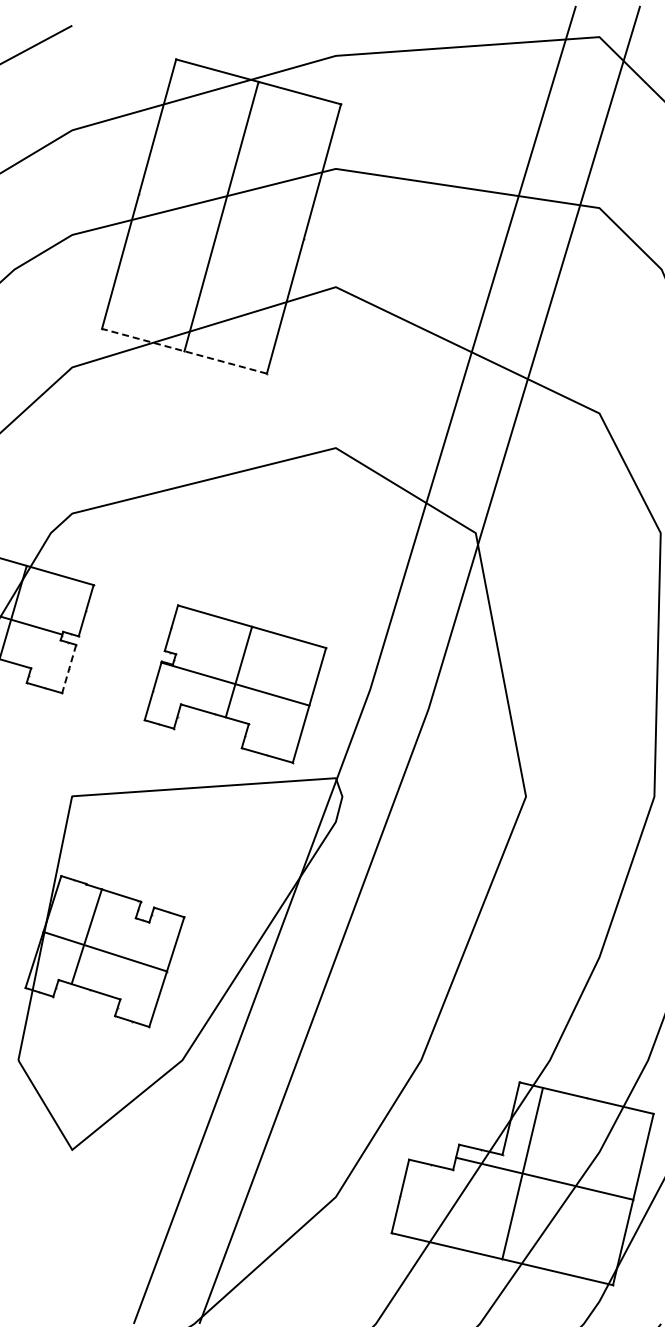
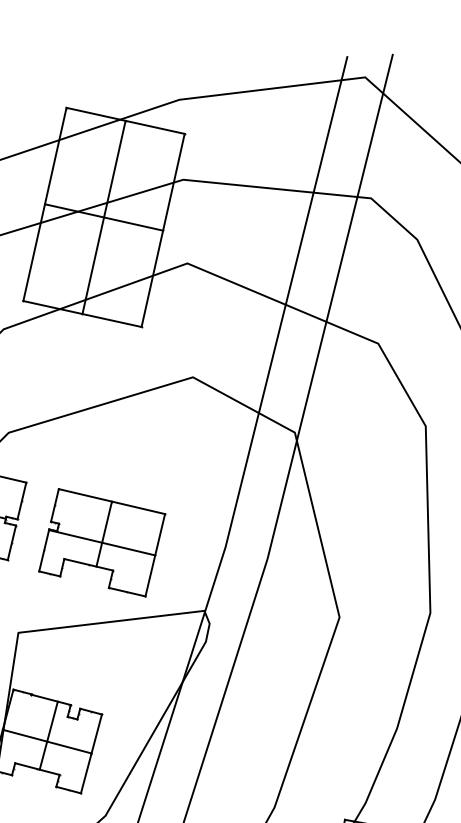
line: (221, 216) -> (104, 217), added
line: (183, 351) -> (81, 314), dashed -> solid
line: (69, 669) -> (12, 543), dashed -> solid
part: (235, 684) -> (102, 543), moved
line: (86, 936) -> (48, 735), moved

